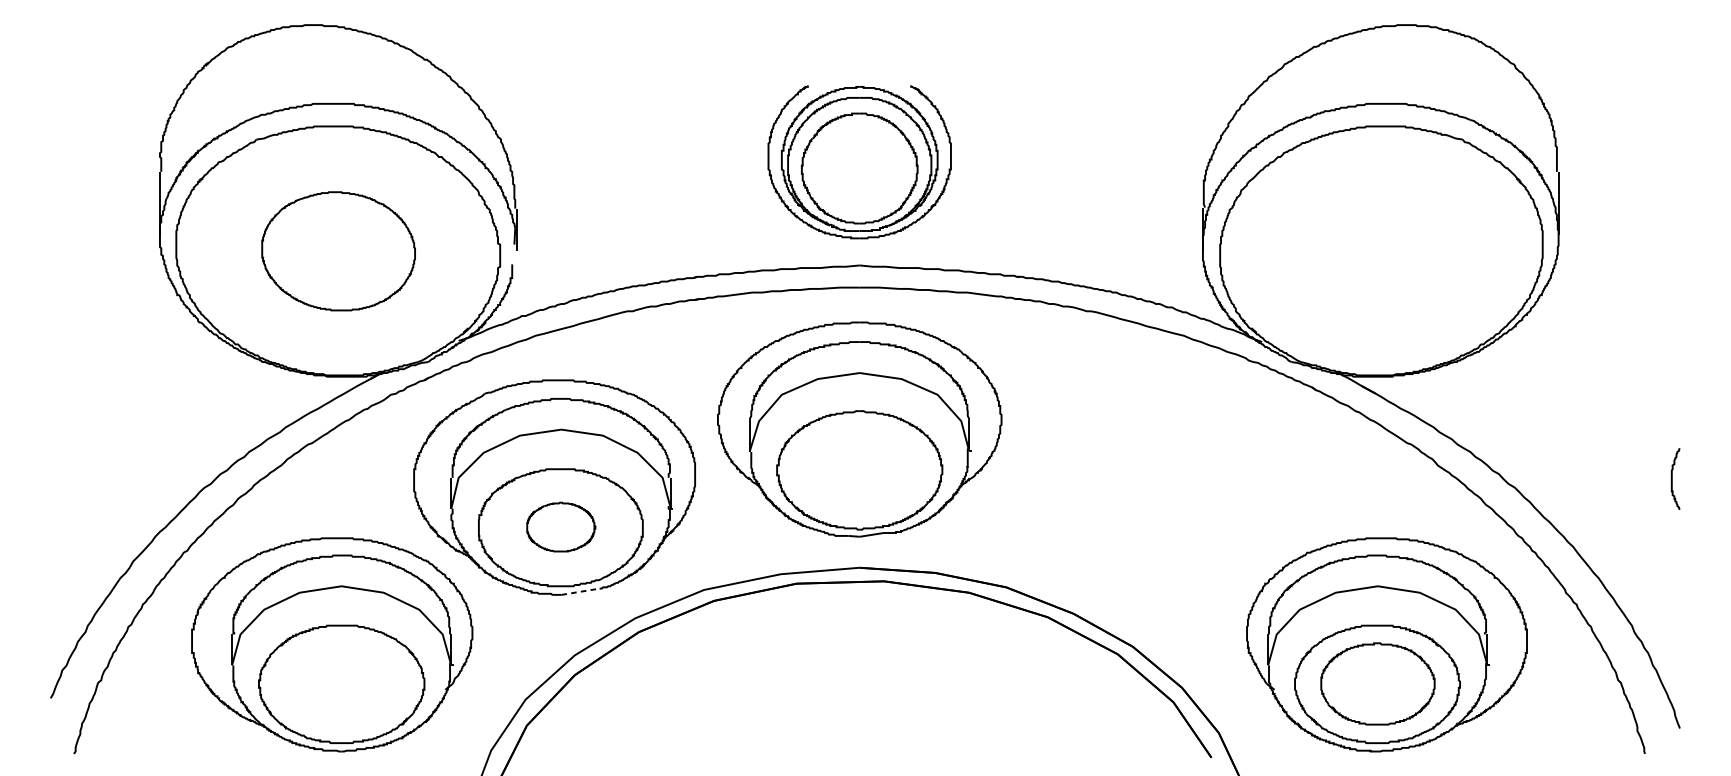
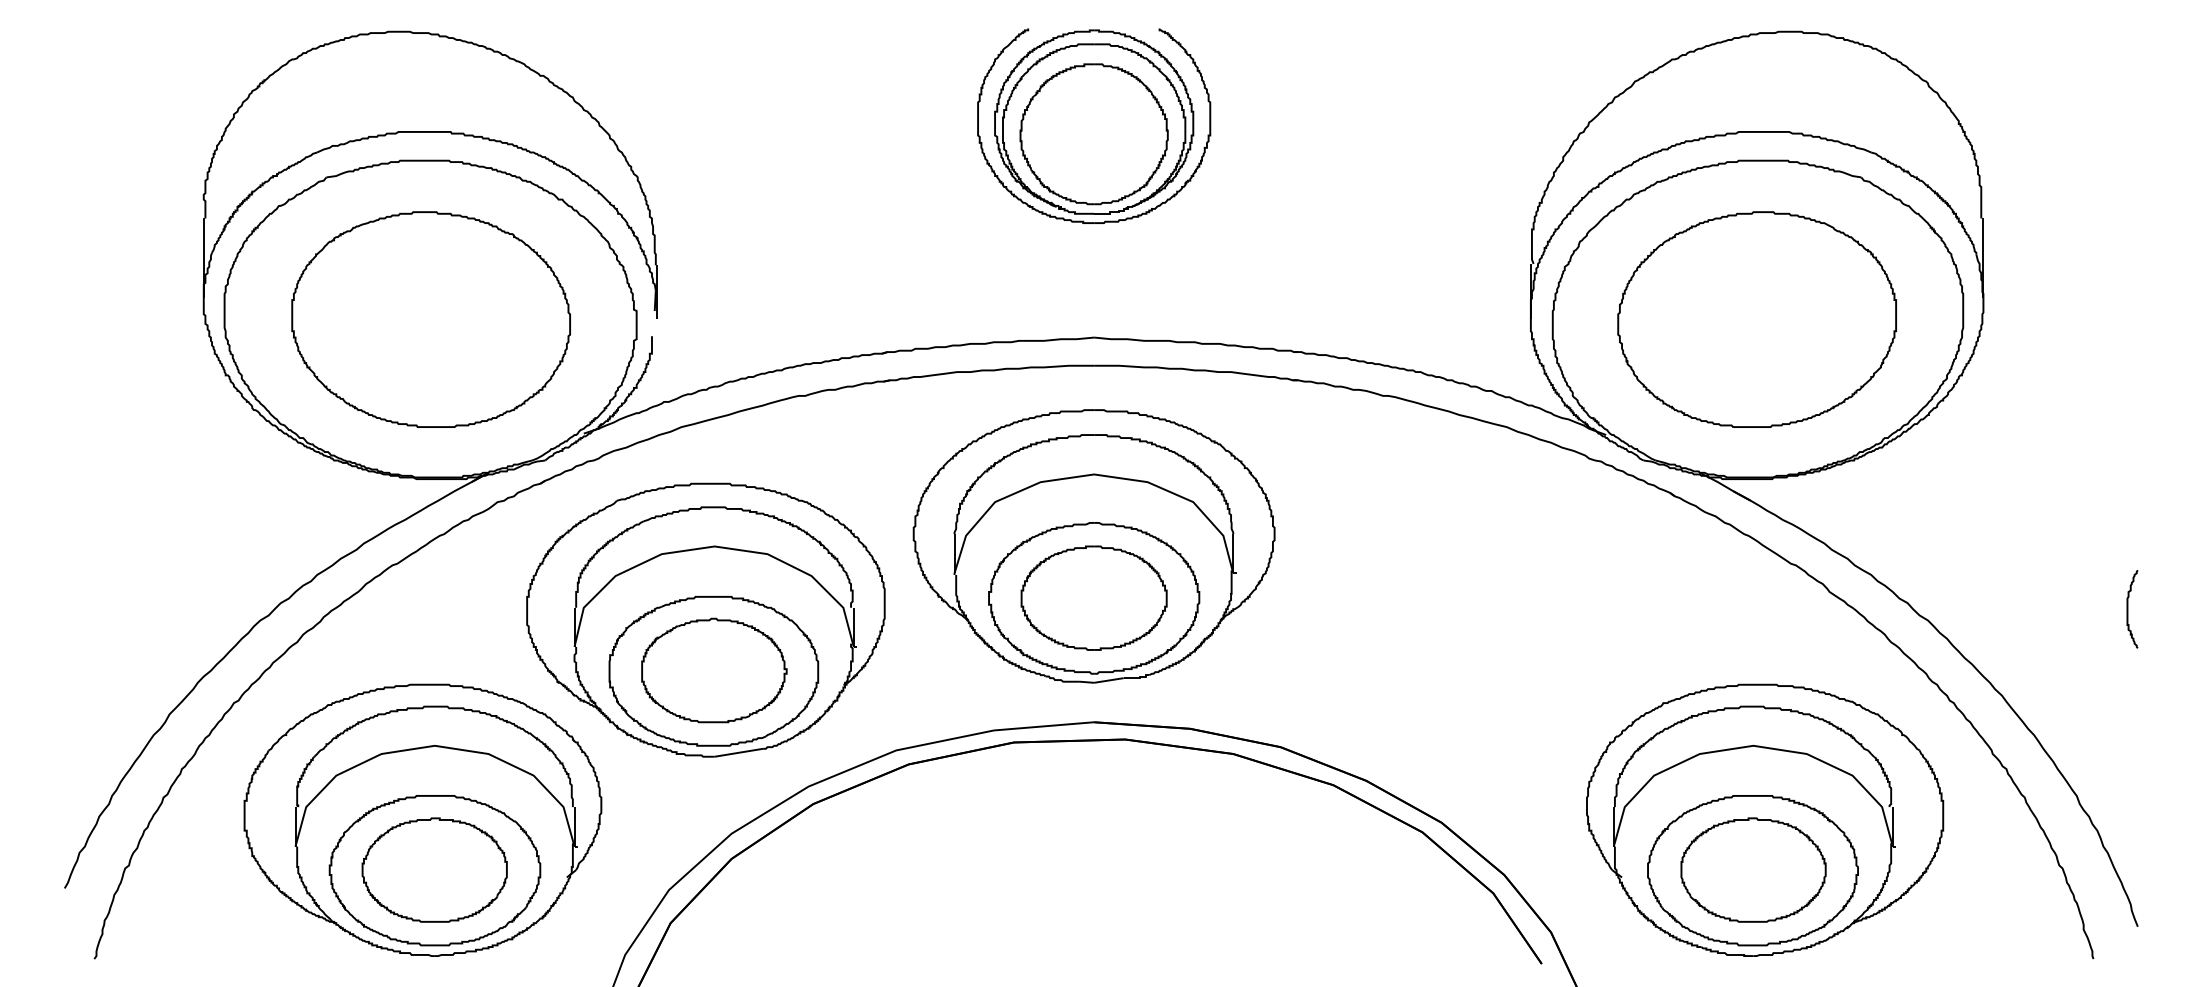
part: (859, 161) -> (1094, 125), moved
part: (338, 251) -> (430, 319), size x1.43
part: (1380, 251) -> (1756, 319), added
part: (859, 469) -> (1093, 597), added
part: (561, 527) -> (714, 670), size x1.67
line: (580, 591) -> (738, 752), dashed -> solid
part: (341, 683) -> (434, 869), added

